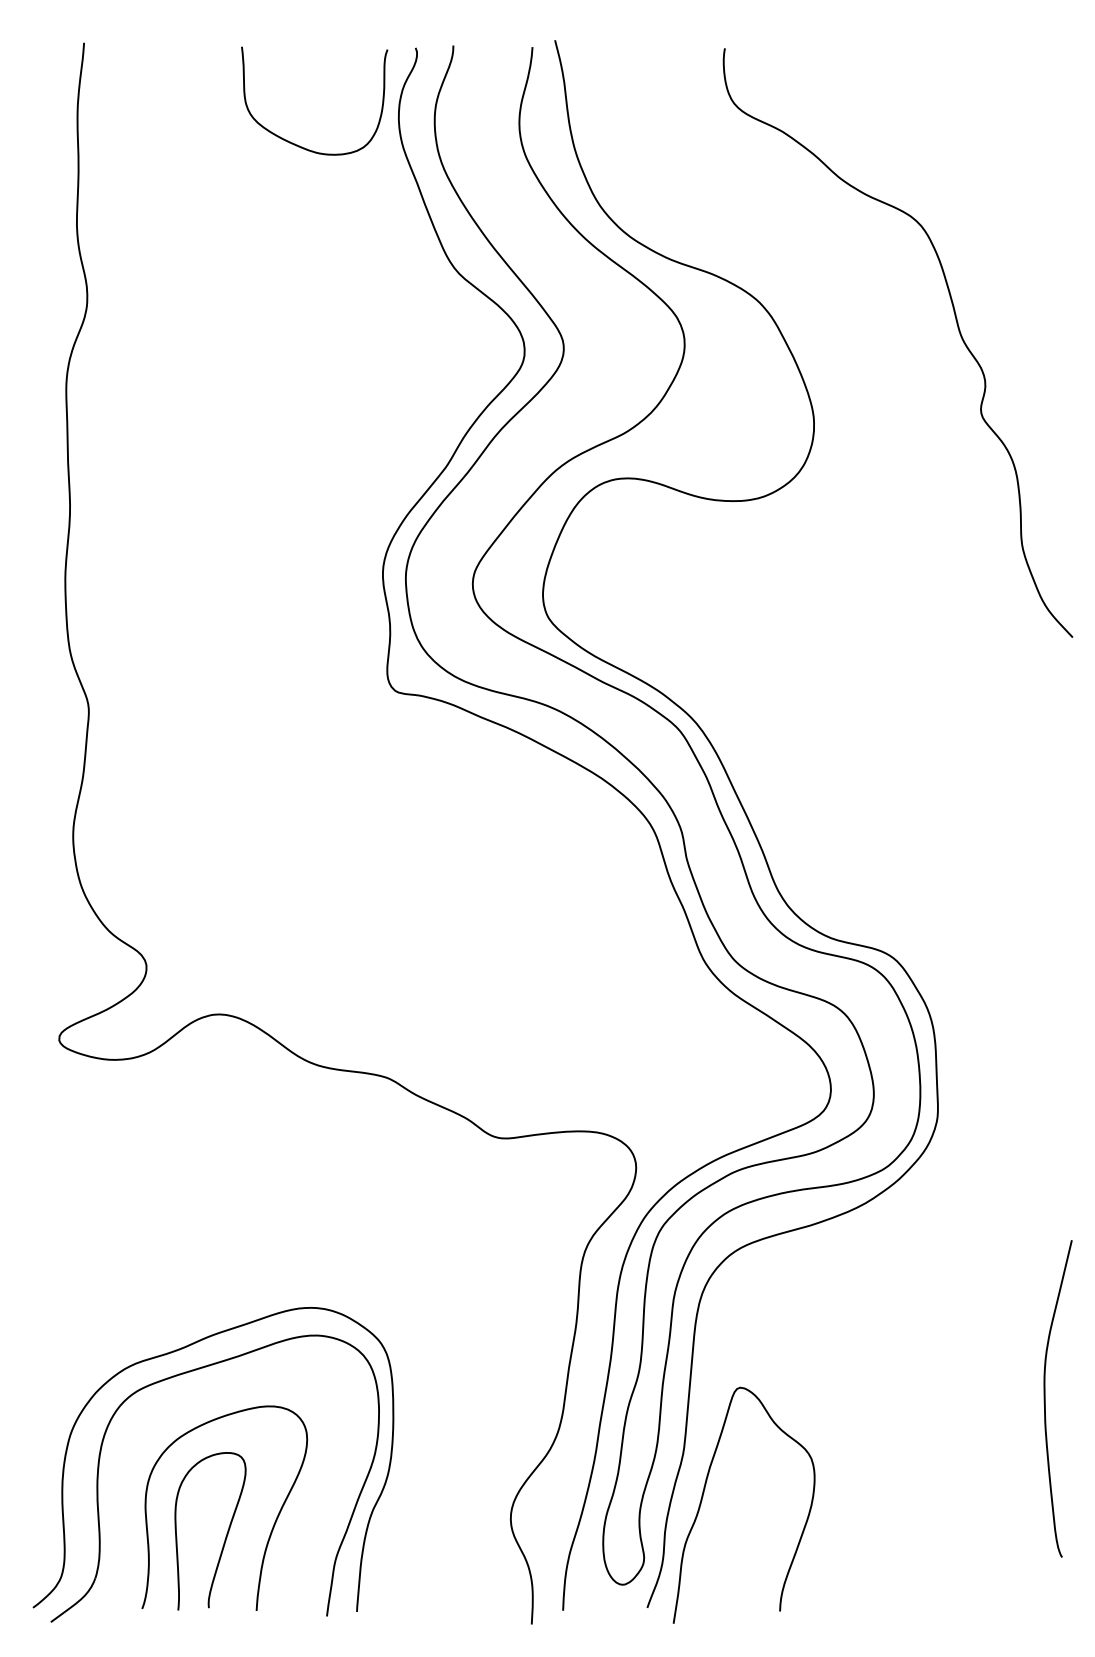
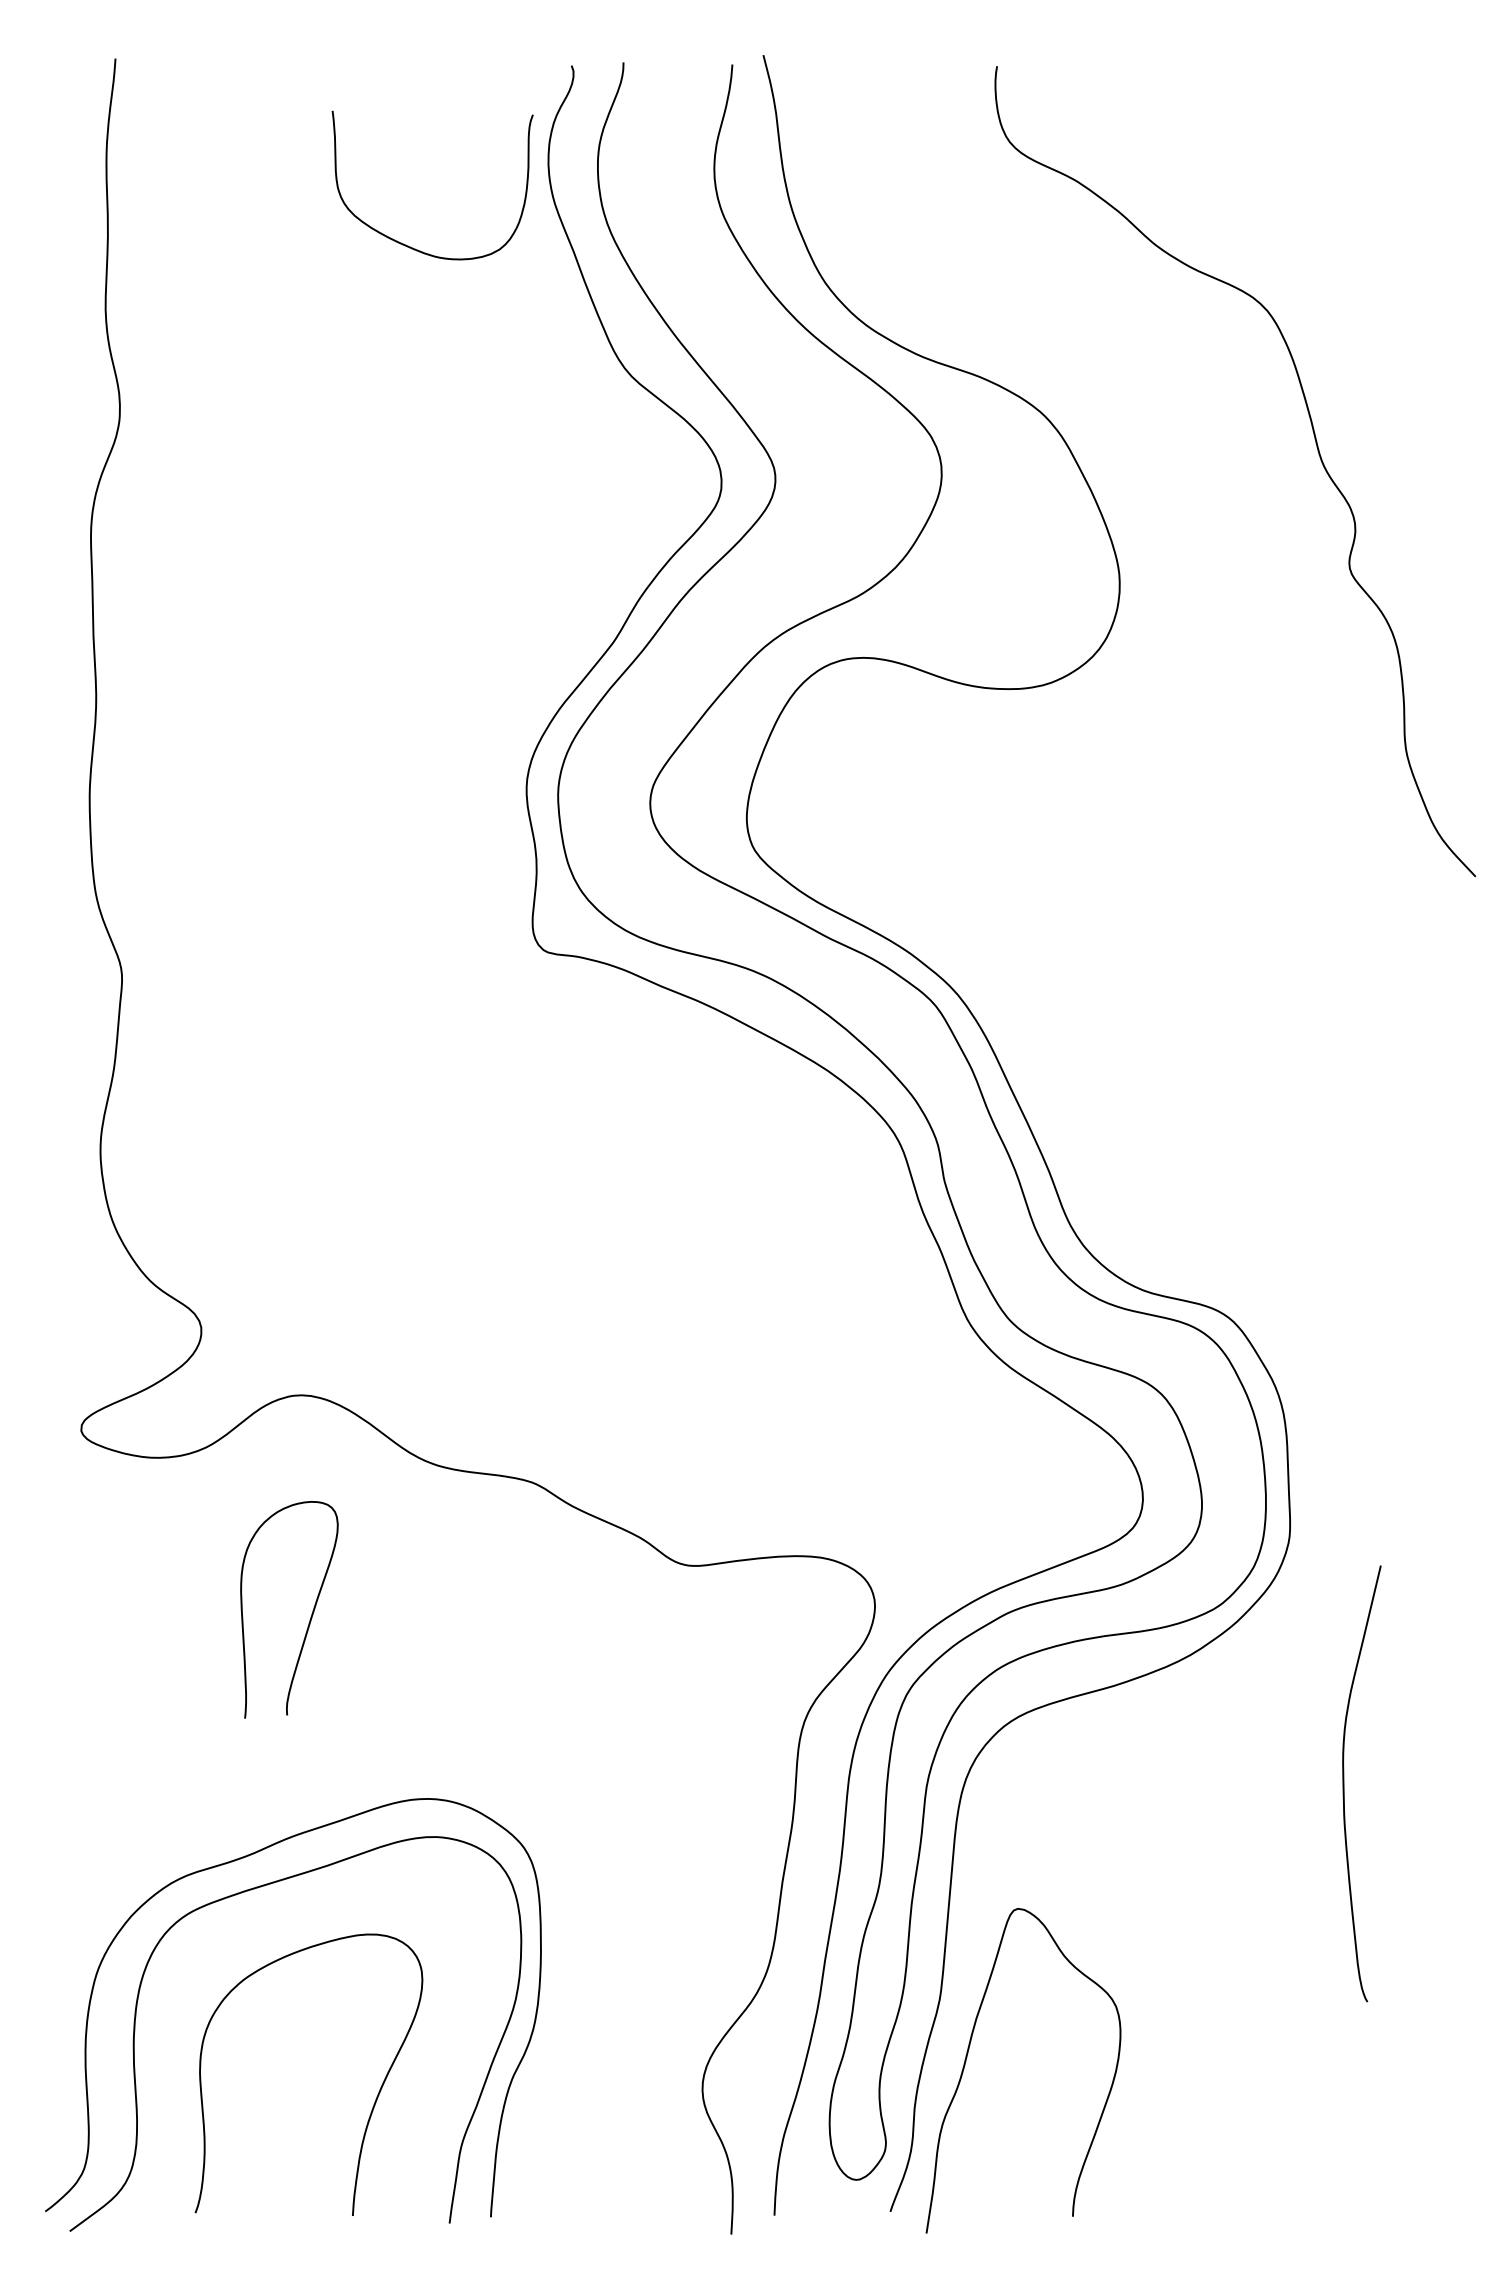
curve: (295, 143) -> (406, 243), moved
curve: (1045, 1398) -> (1344, 1783), moved
curve: (225, 1536) -> (310, 1616), moved

